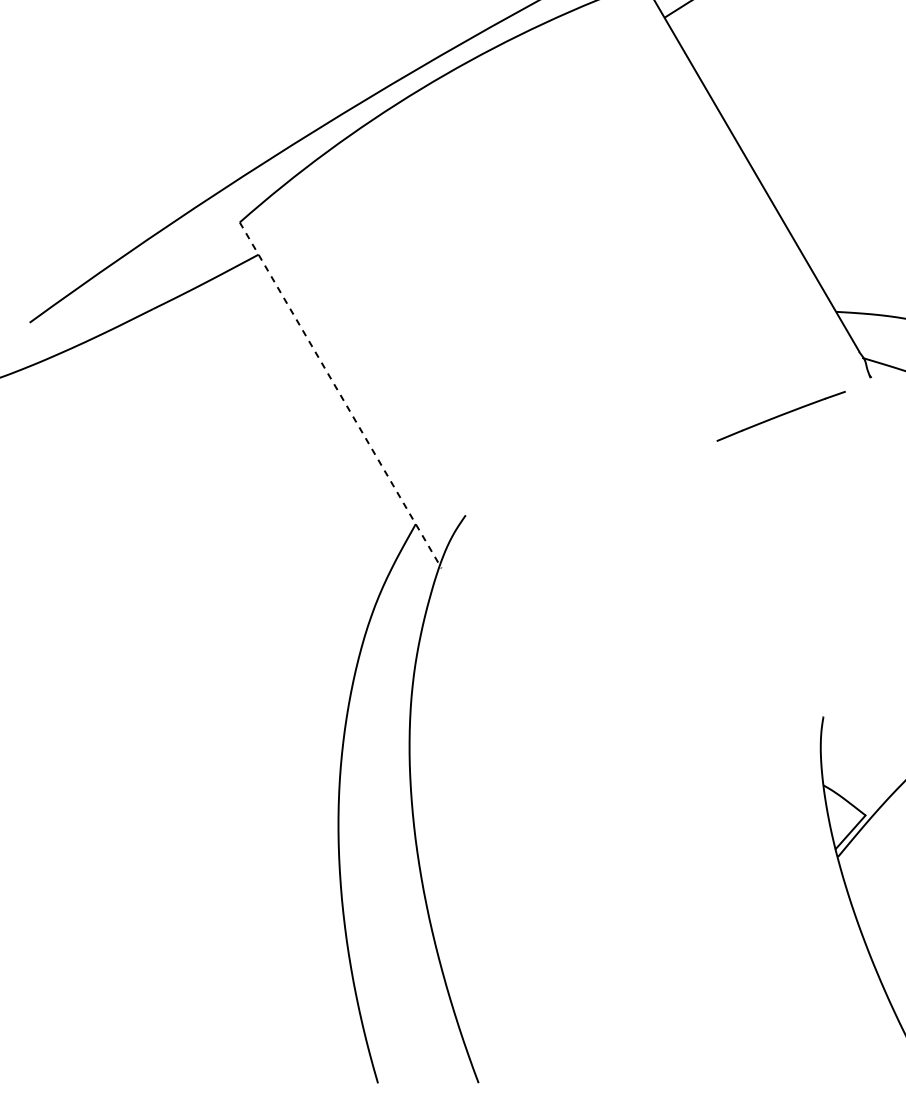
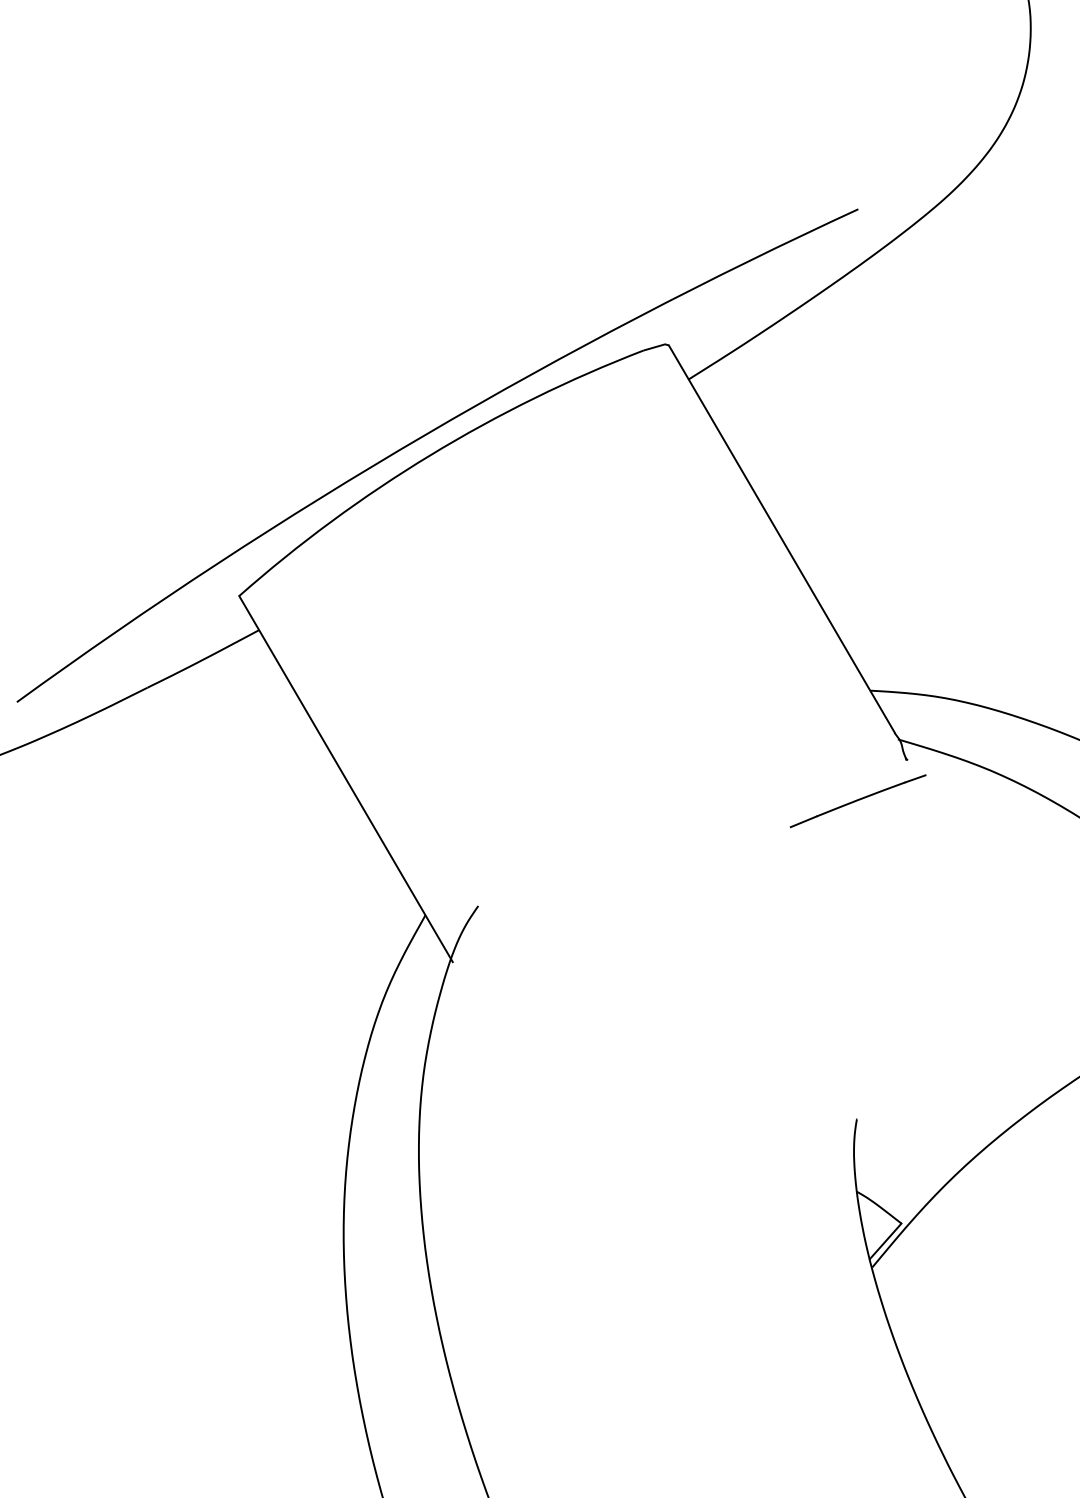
line: (341, 395) -> (346, 779), dashed -> solid
part: (780, 416) -> (857, 801), moved

